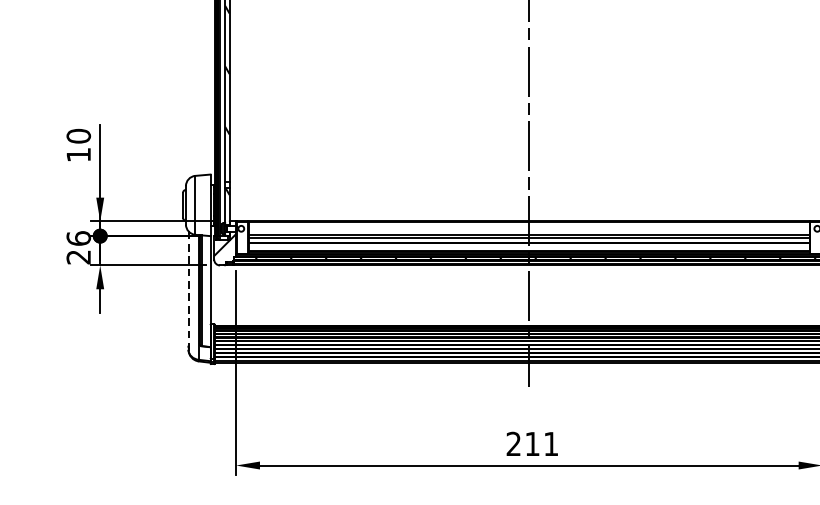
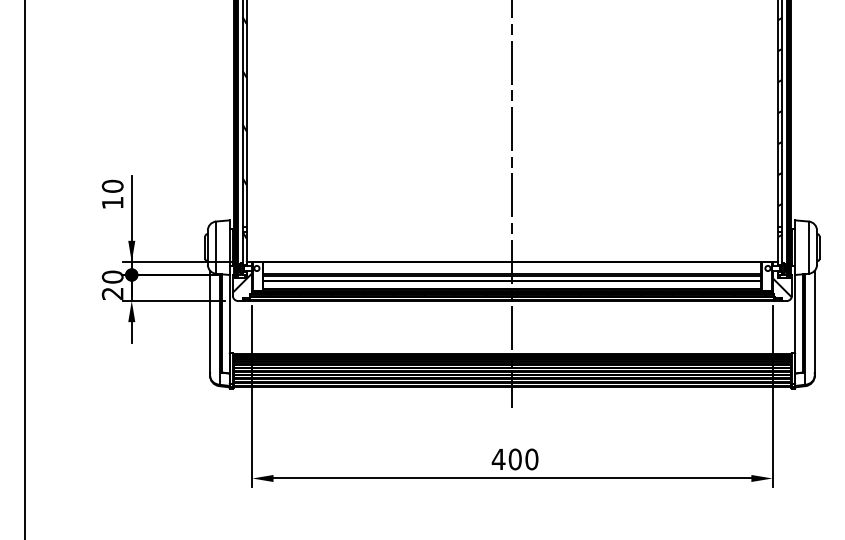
text: (77, 237) -> (111, 276), 26 -> 20
line: (188, 288) -> (210, 321), dashed -> solid
text: (531, 444) -> (514, 459), 211 -> 400

